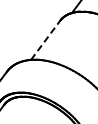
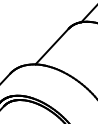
line: (45, 39) -> (52, 45), dashed -> solid

